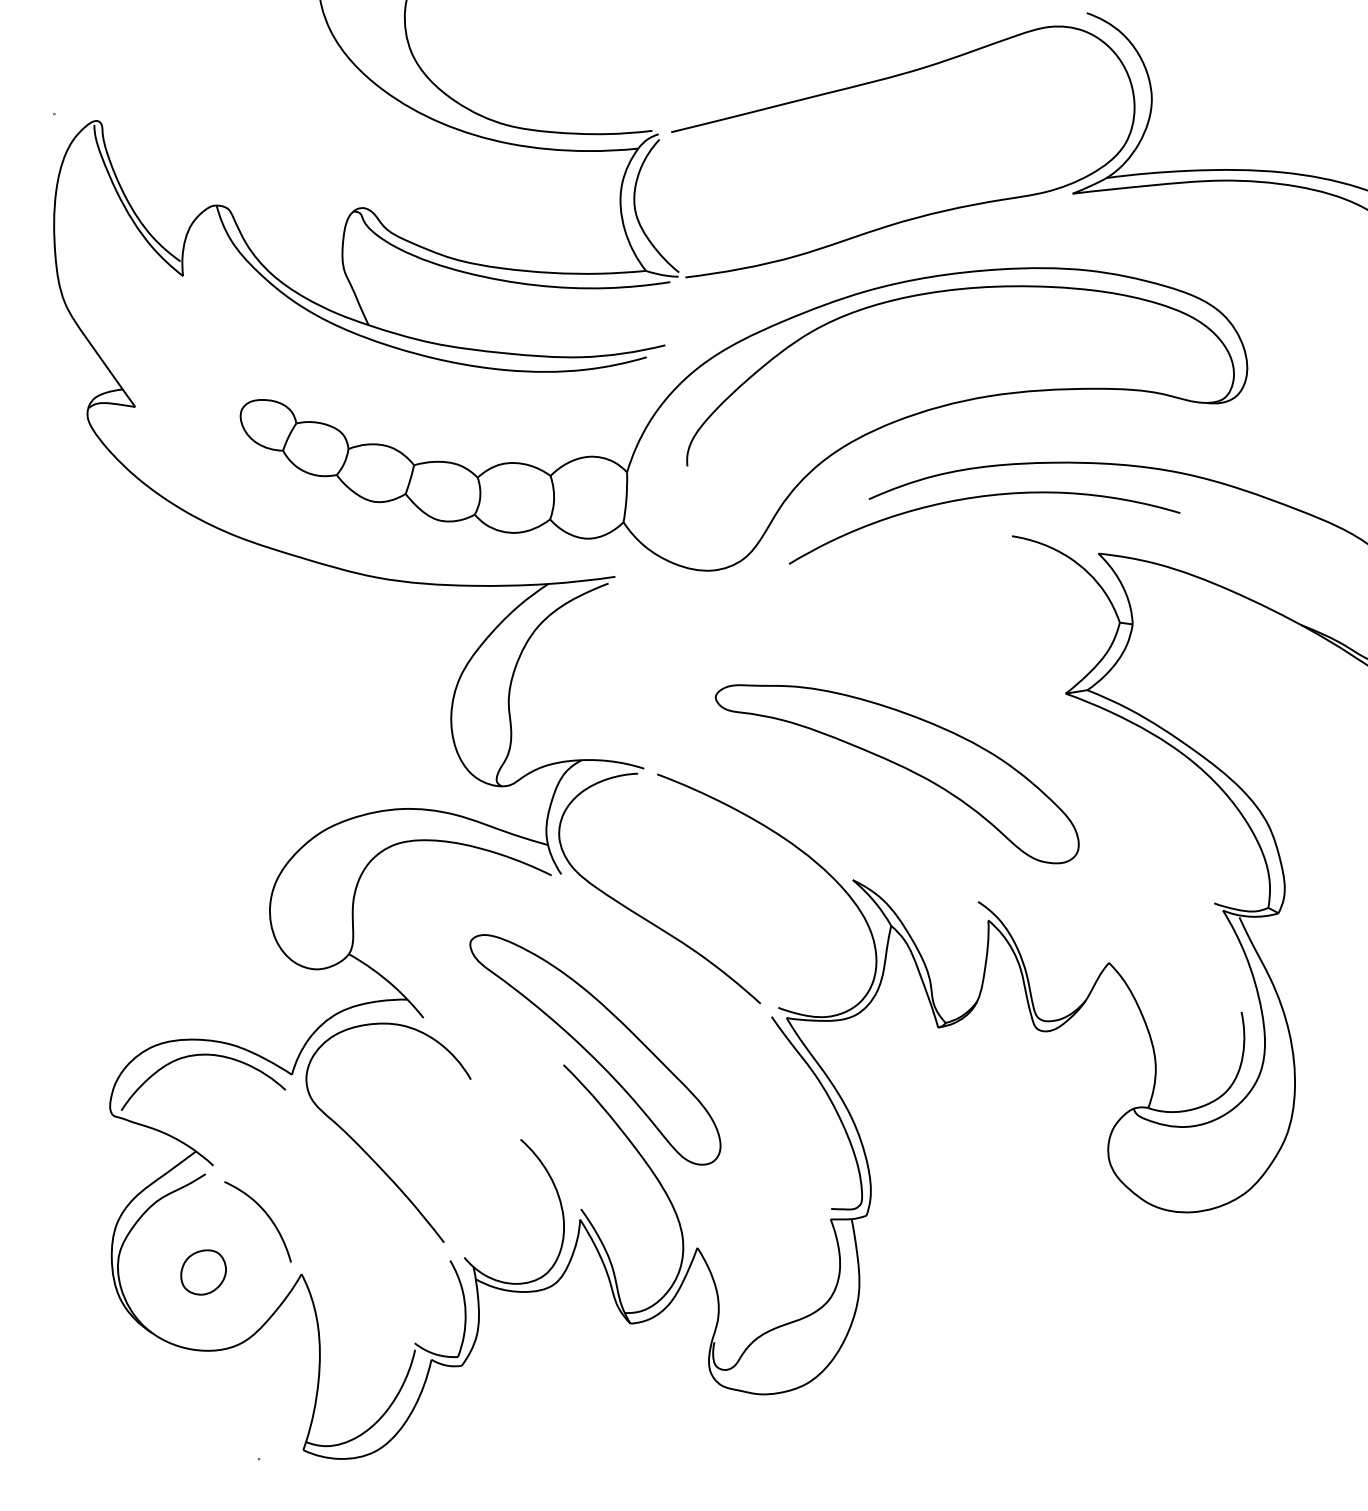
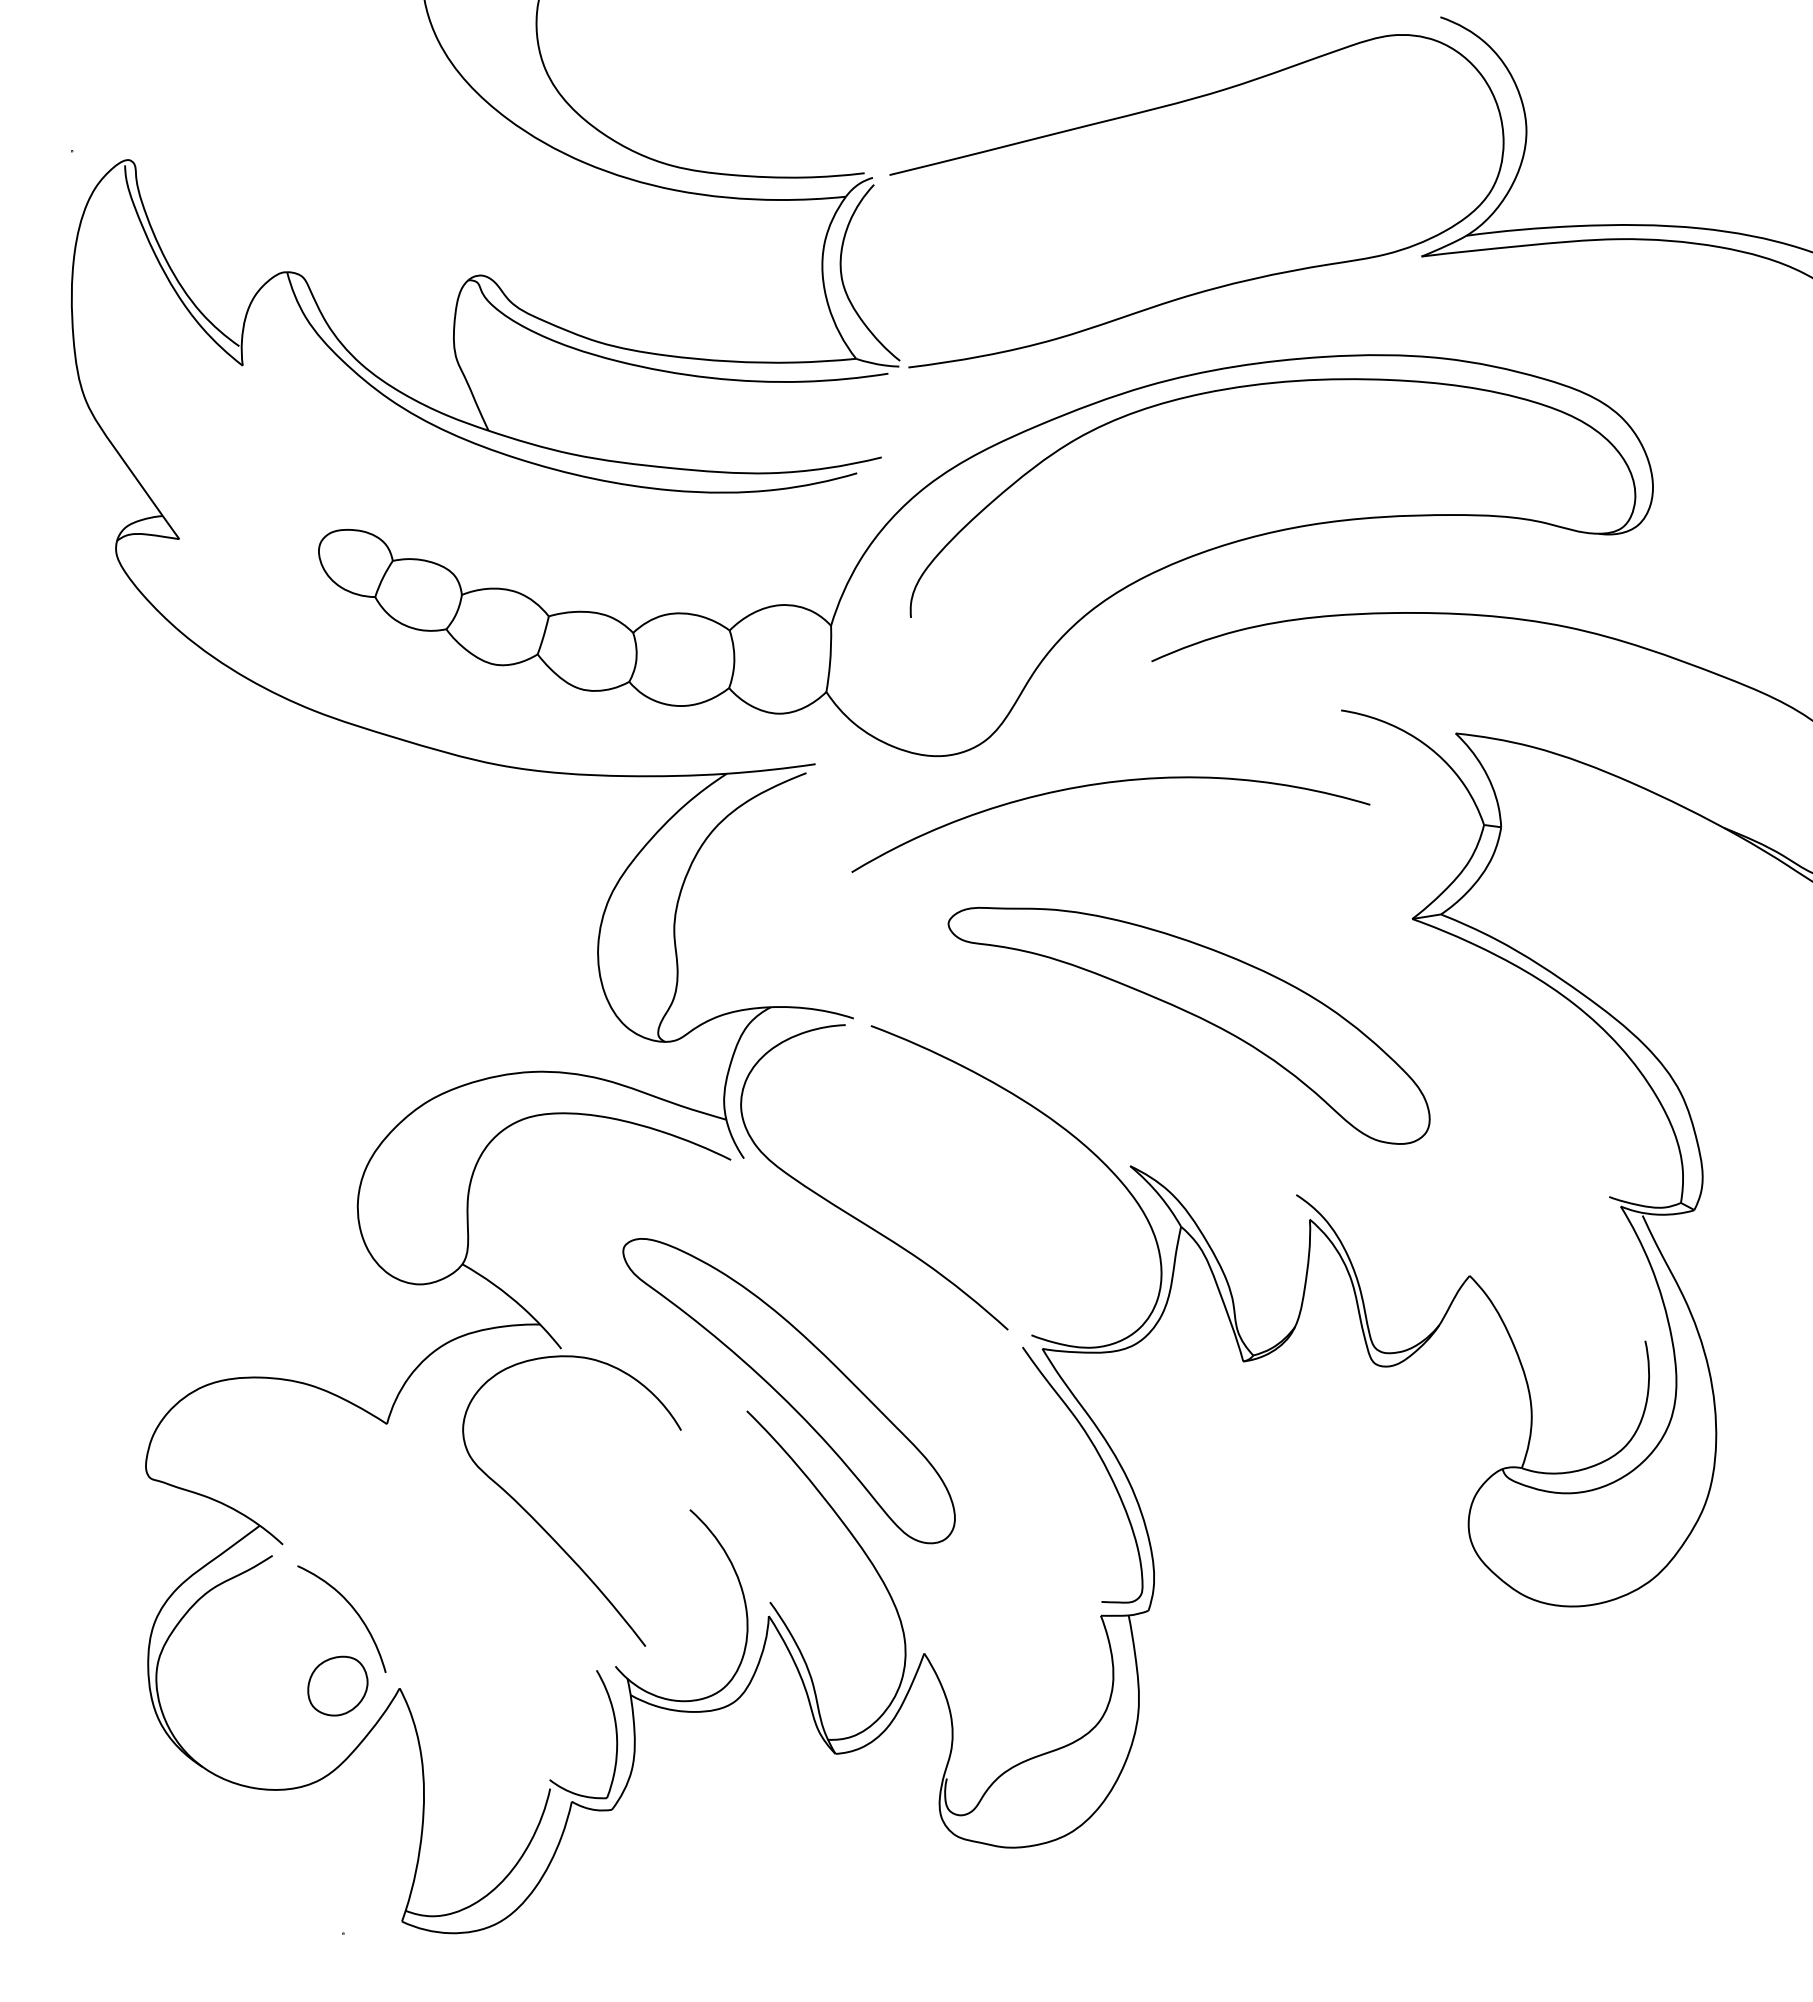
curve: (979, 497) -> (1103, 784), moved
curve: (203, 1055) -> (269, 1398), removed
curve: (367, 1152) -> (543, 1527), moved
part: (203, 1272) -> (337, 1685), moved

